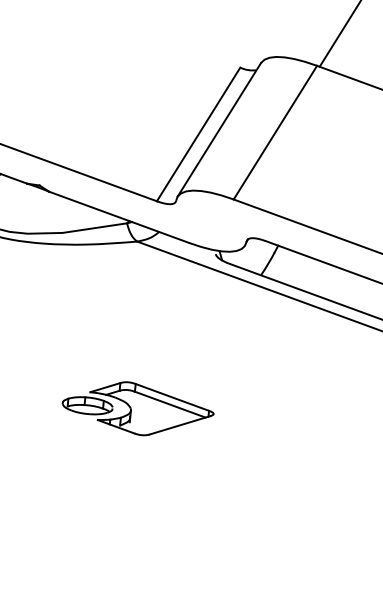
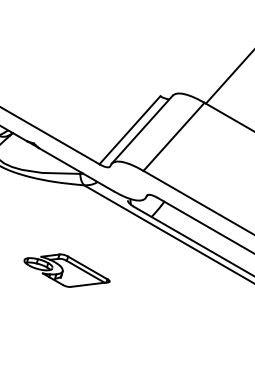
part: (137, 408) -> (66, 270), moved

